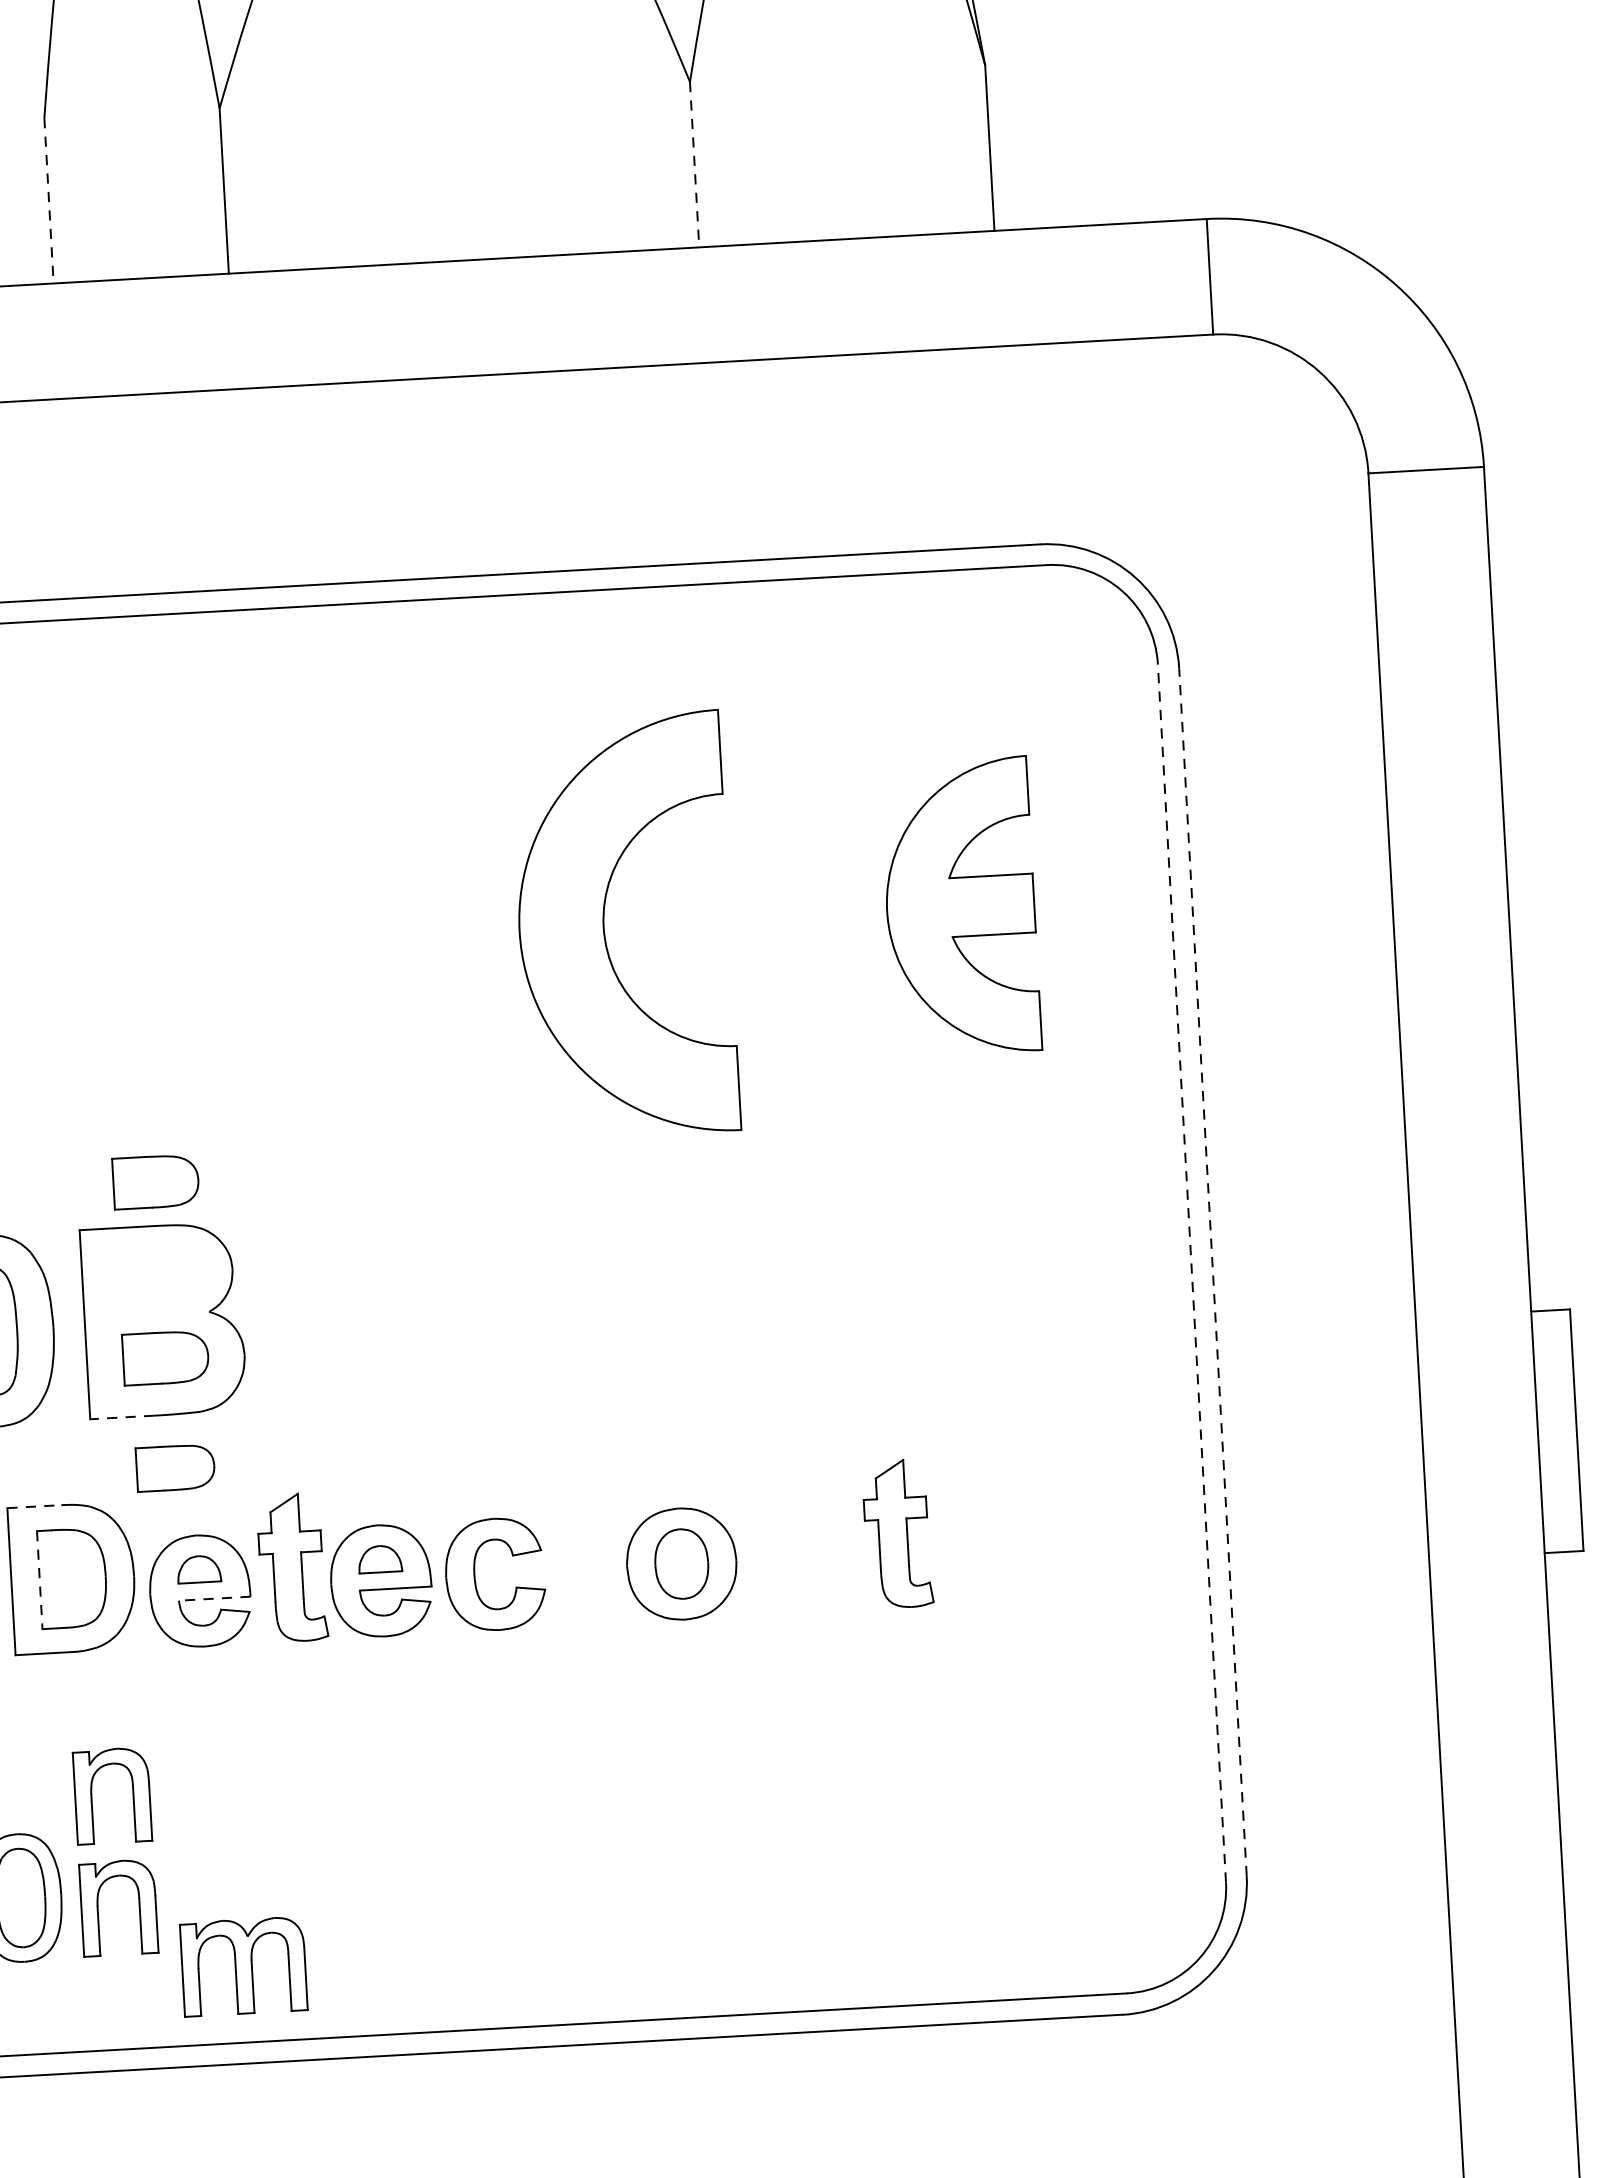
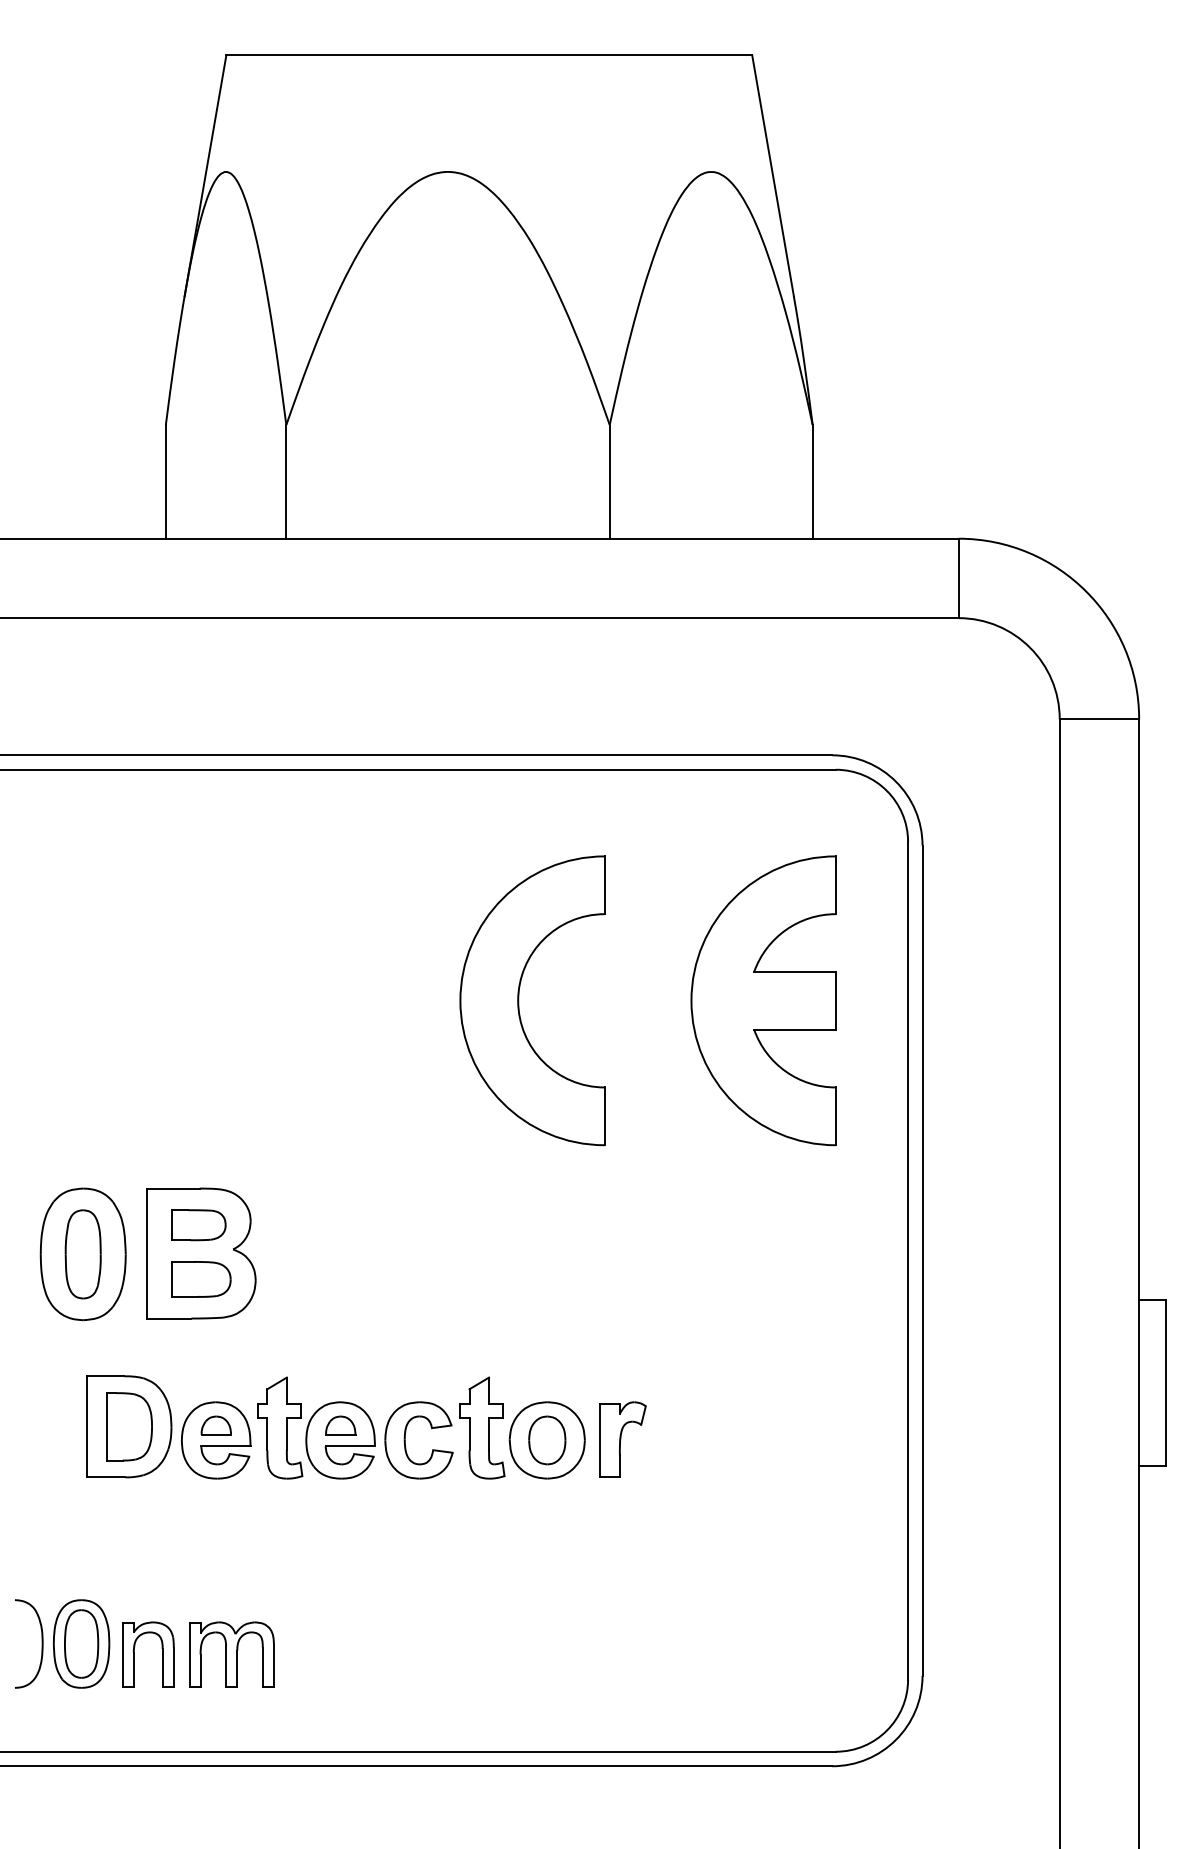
line: (694, 164) -> (609, 481), dashed -> solid
line: (48, 200) -> (165, 481), dashed -> solid
part: (960, 906) -> (763, 1000), size x1.43
part: (155, 1182) -> (201, 1158), removed
line: (1212, 1271) -> (922, 1260), dashed -> solid
line: (1192, 1272) -> (908, 1260), dashed -> solid
line: (122, 1417) -> (169, 1318), dashed -> solid
part: (174, 1468) -> (198, 1225), moved
line: (33, 1506) -> (105, 1376), dashed -> solid
part: (897, 1533) -> (482, 1427), moved
part: (791, 1556) -> (622, 1439), added
line: (39, 1579) -> (106, 1426), dashed -> solid
line: (214, 1599) -> (225, 1446), dashed -> solid
part: (92, 1796) -> (134, 1577), removed
part: (243, 1966) -> (231, 1654), moved

